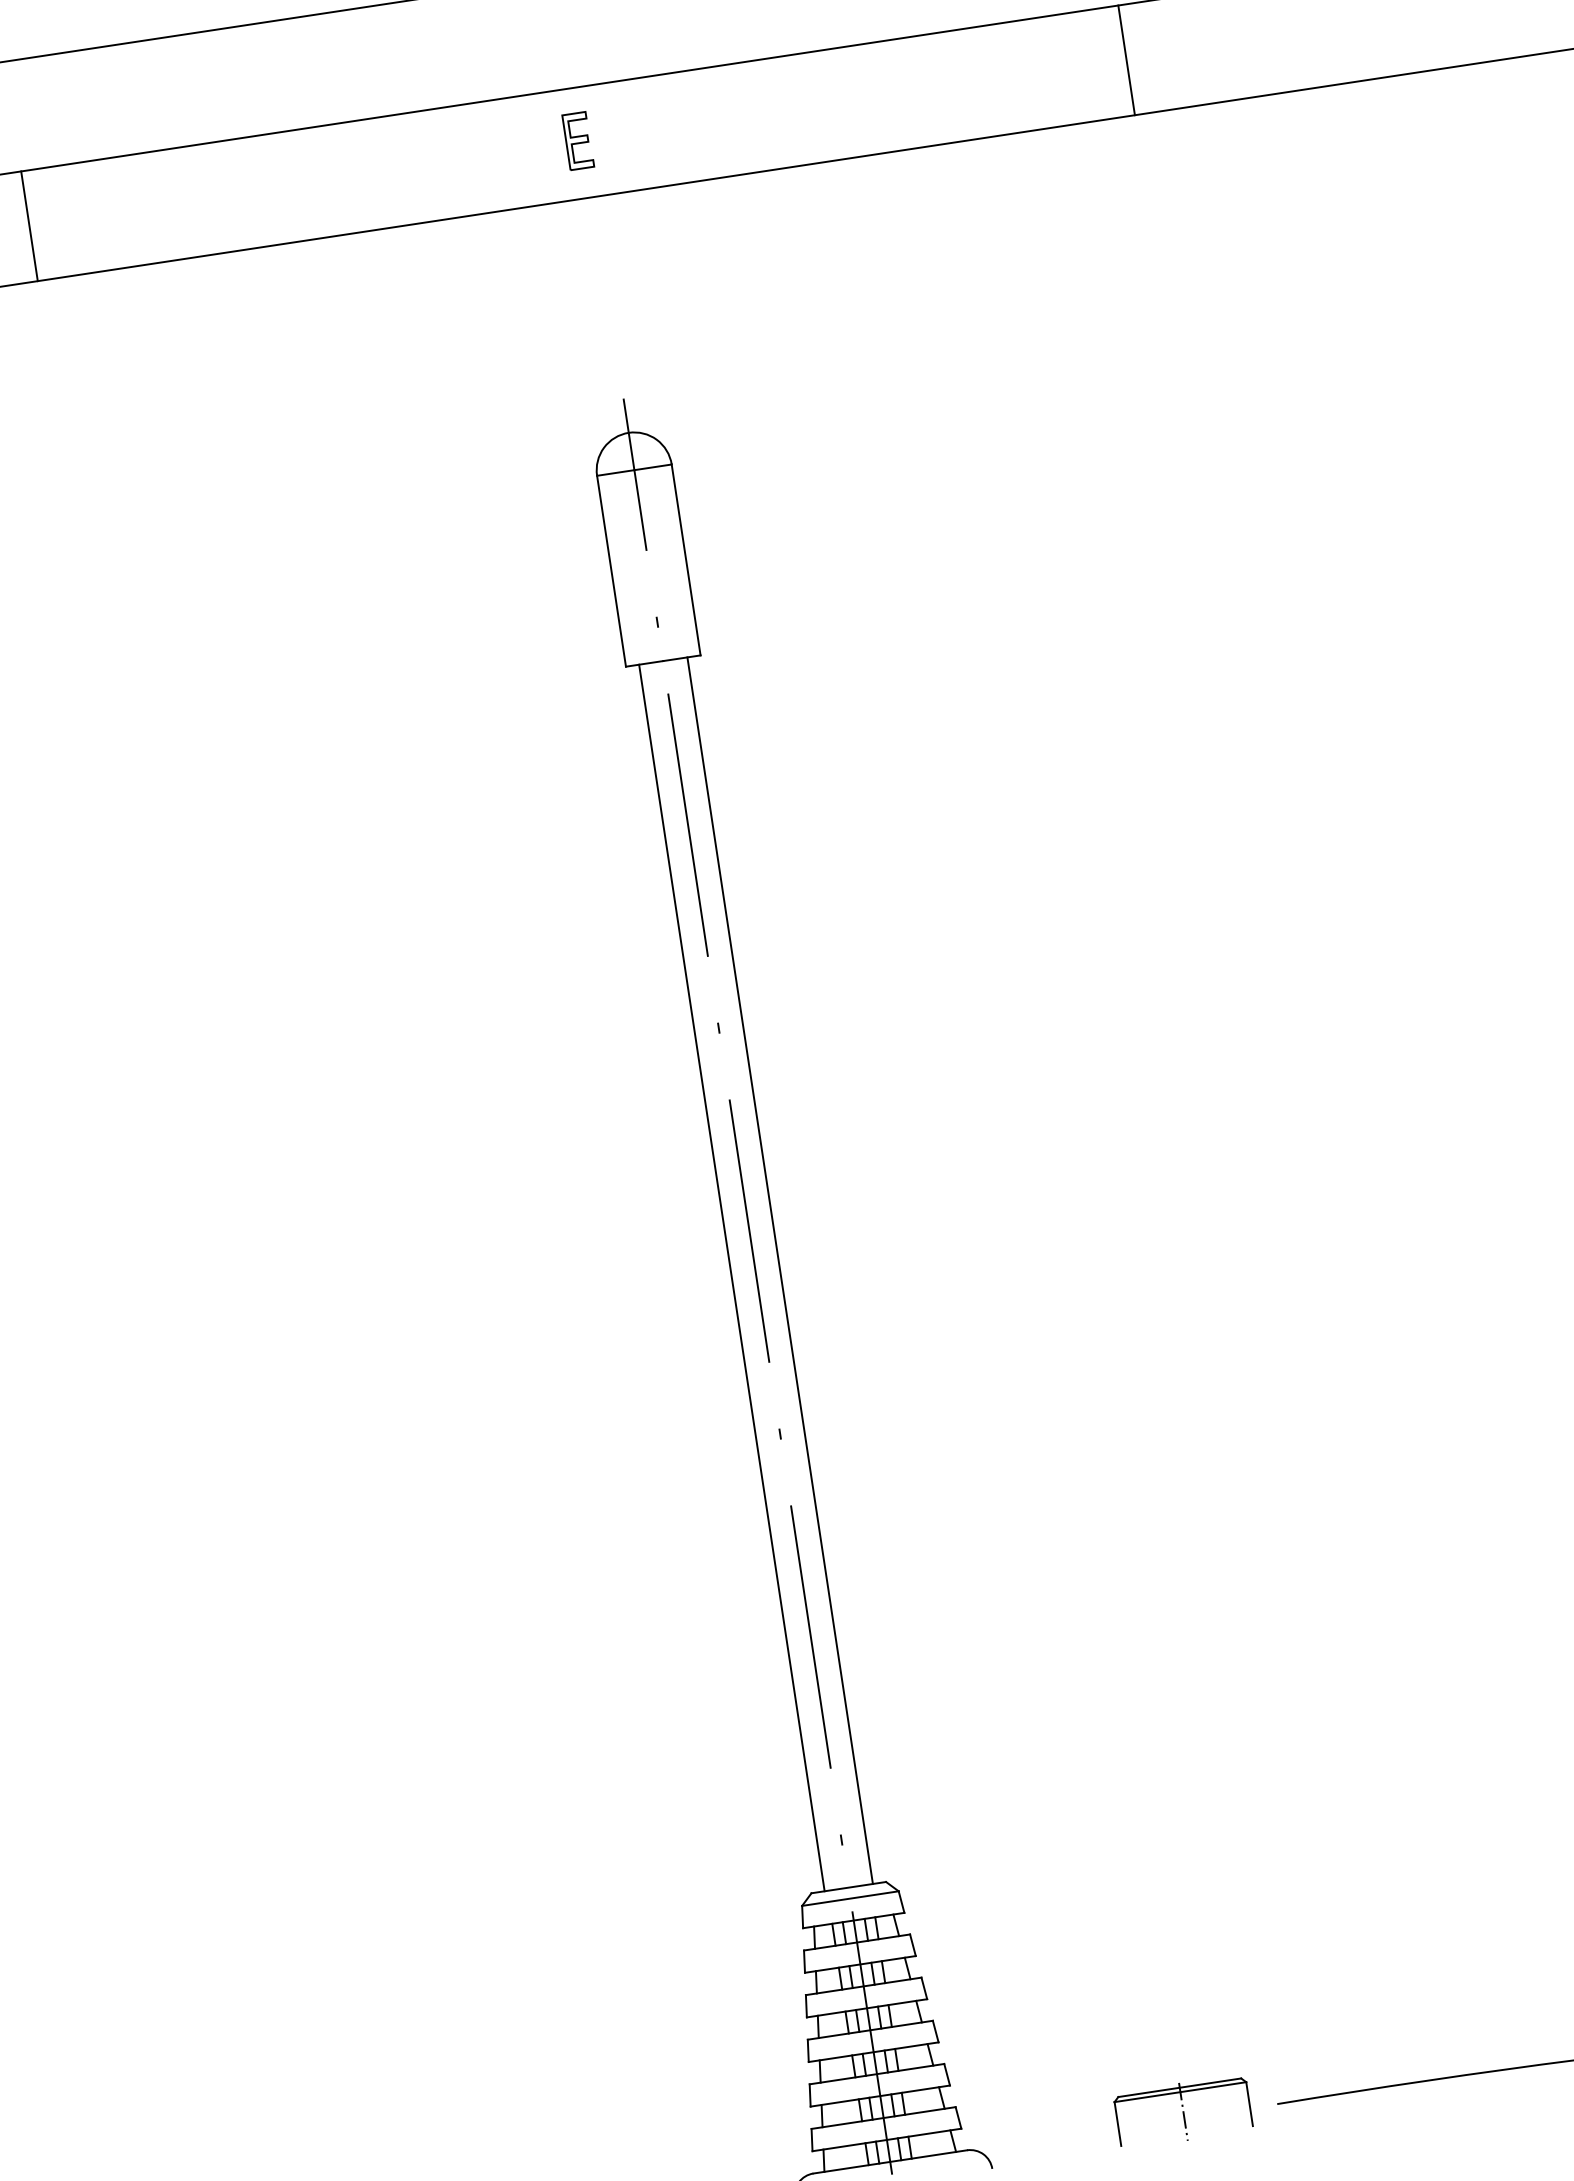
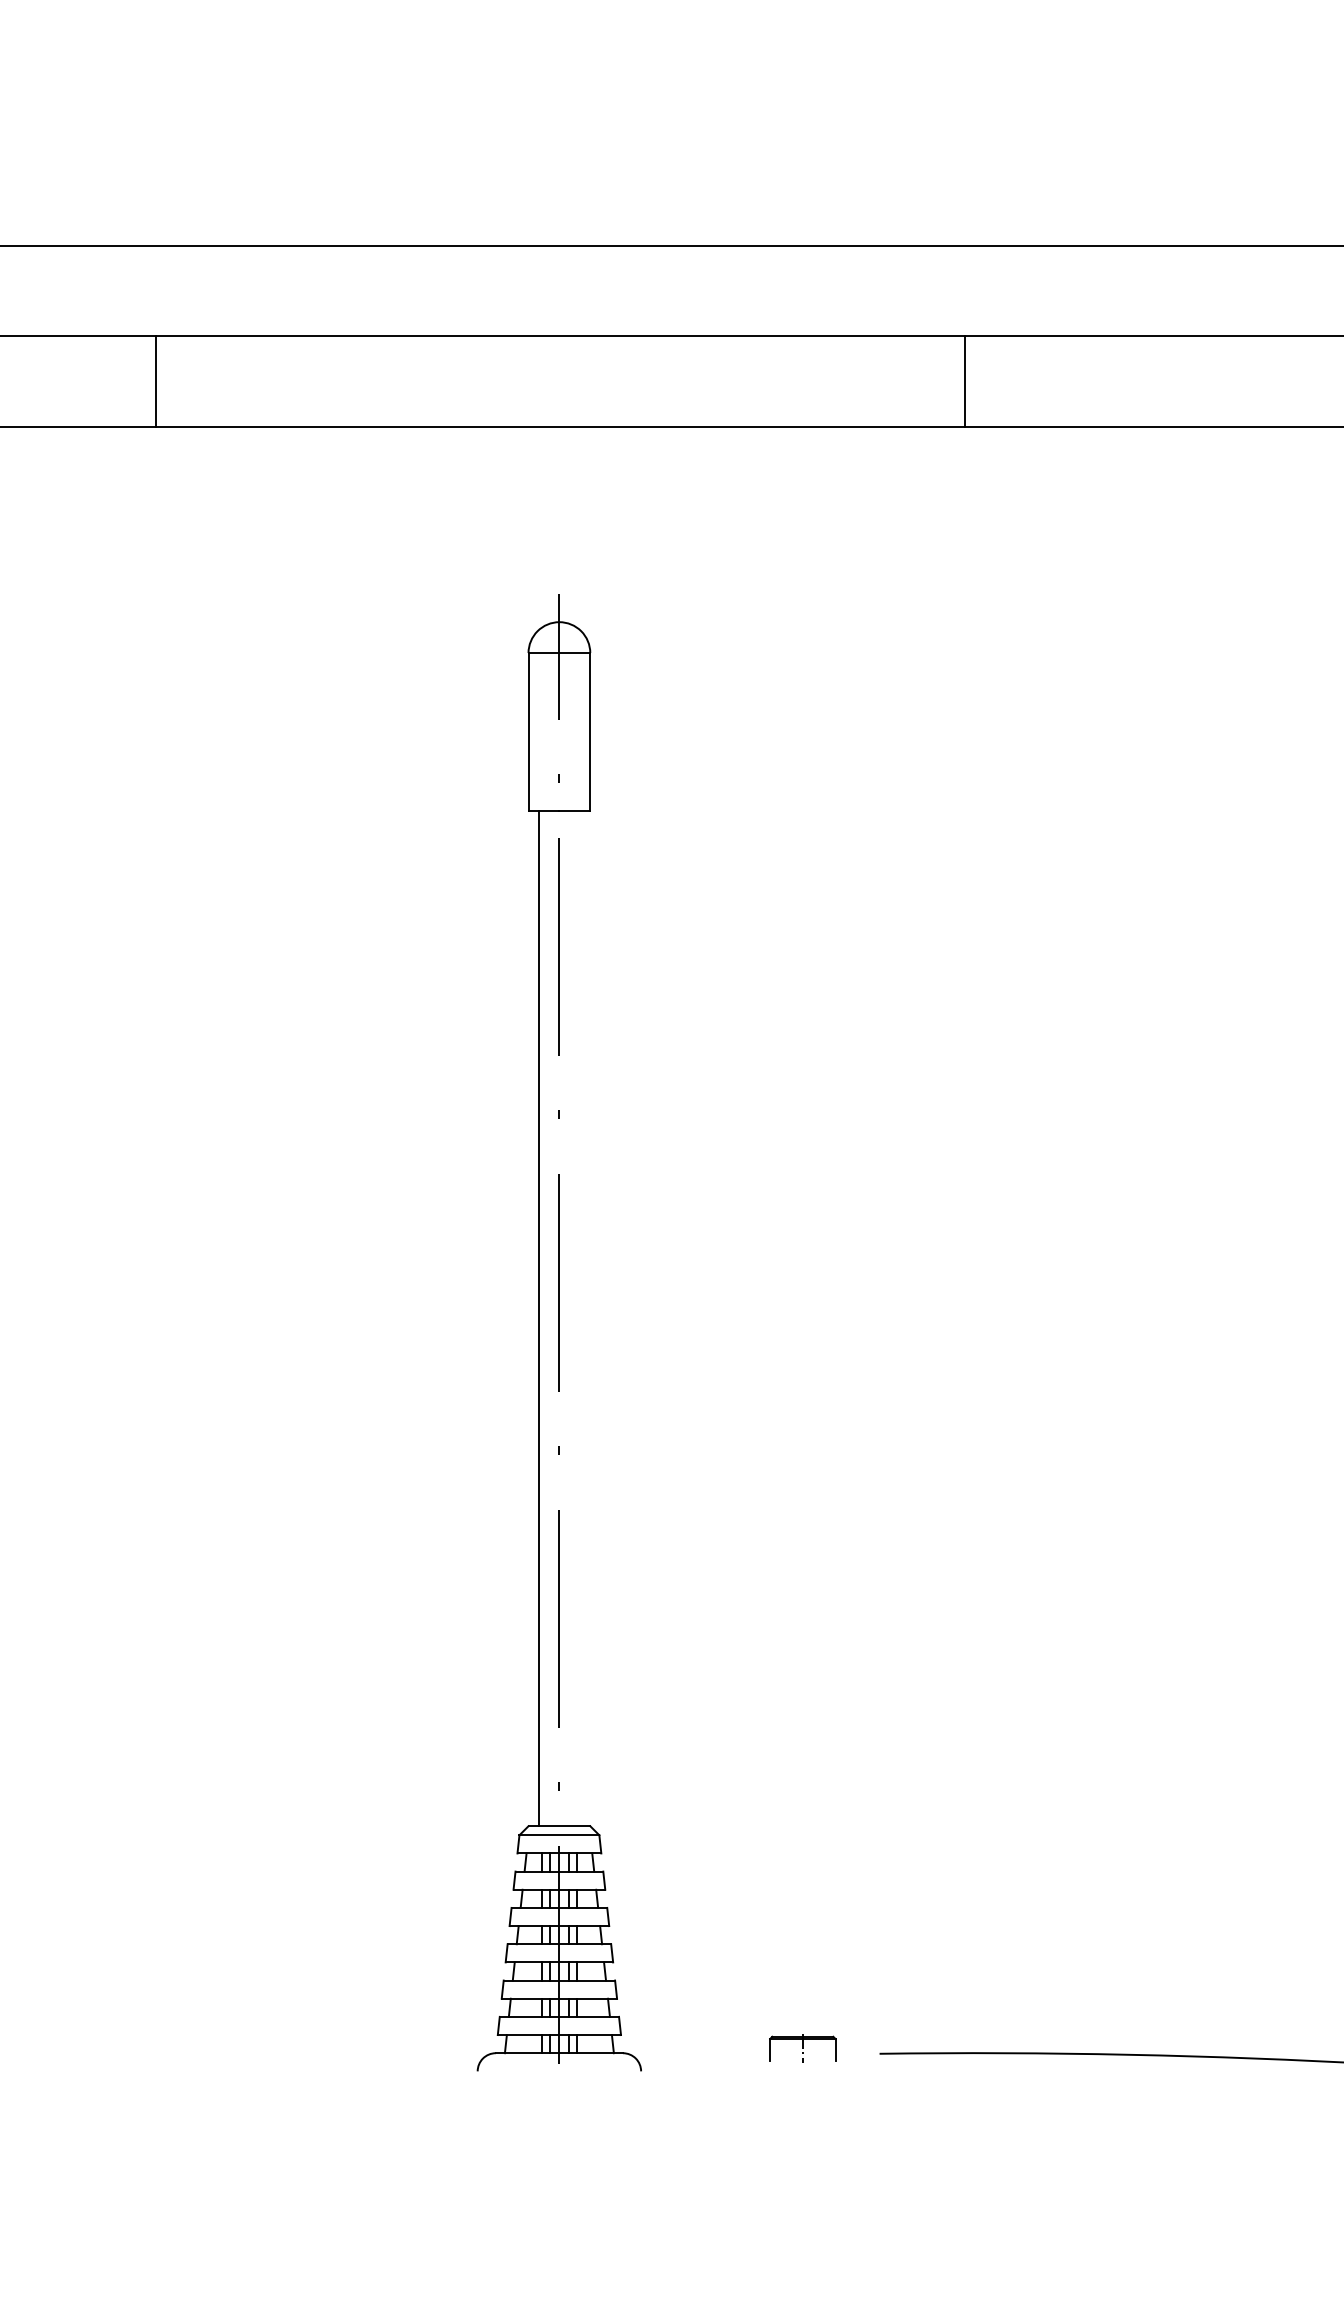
line: (1126, 60) -> (964, 381), moved
part: (577, 140) -> (553, 379), removed
line: (29, 226) -> (155, 381), moved
line: (780, 1270) -> (579, 1318), removed
part: (1183, 2111) -> (802, 2048), size x0.6

